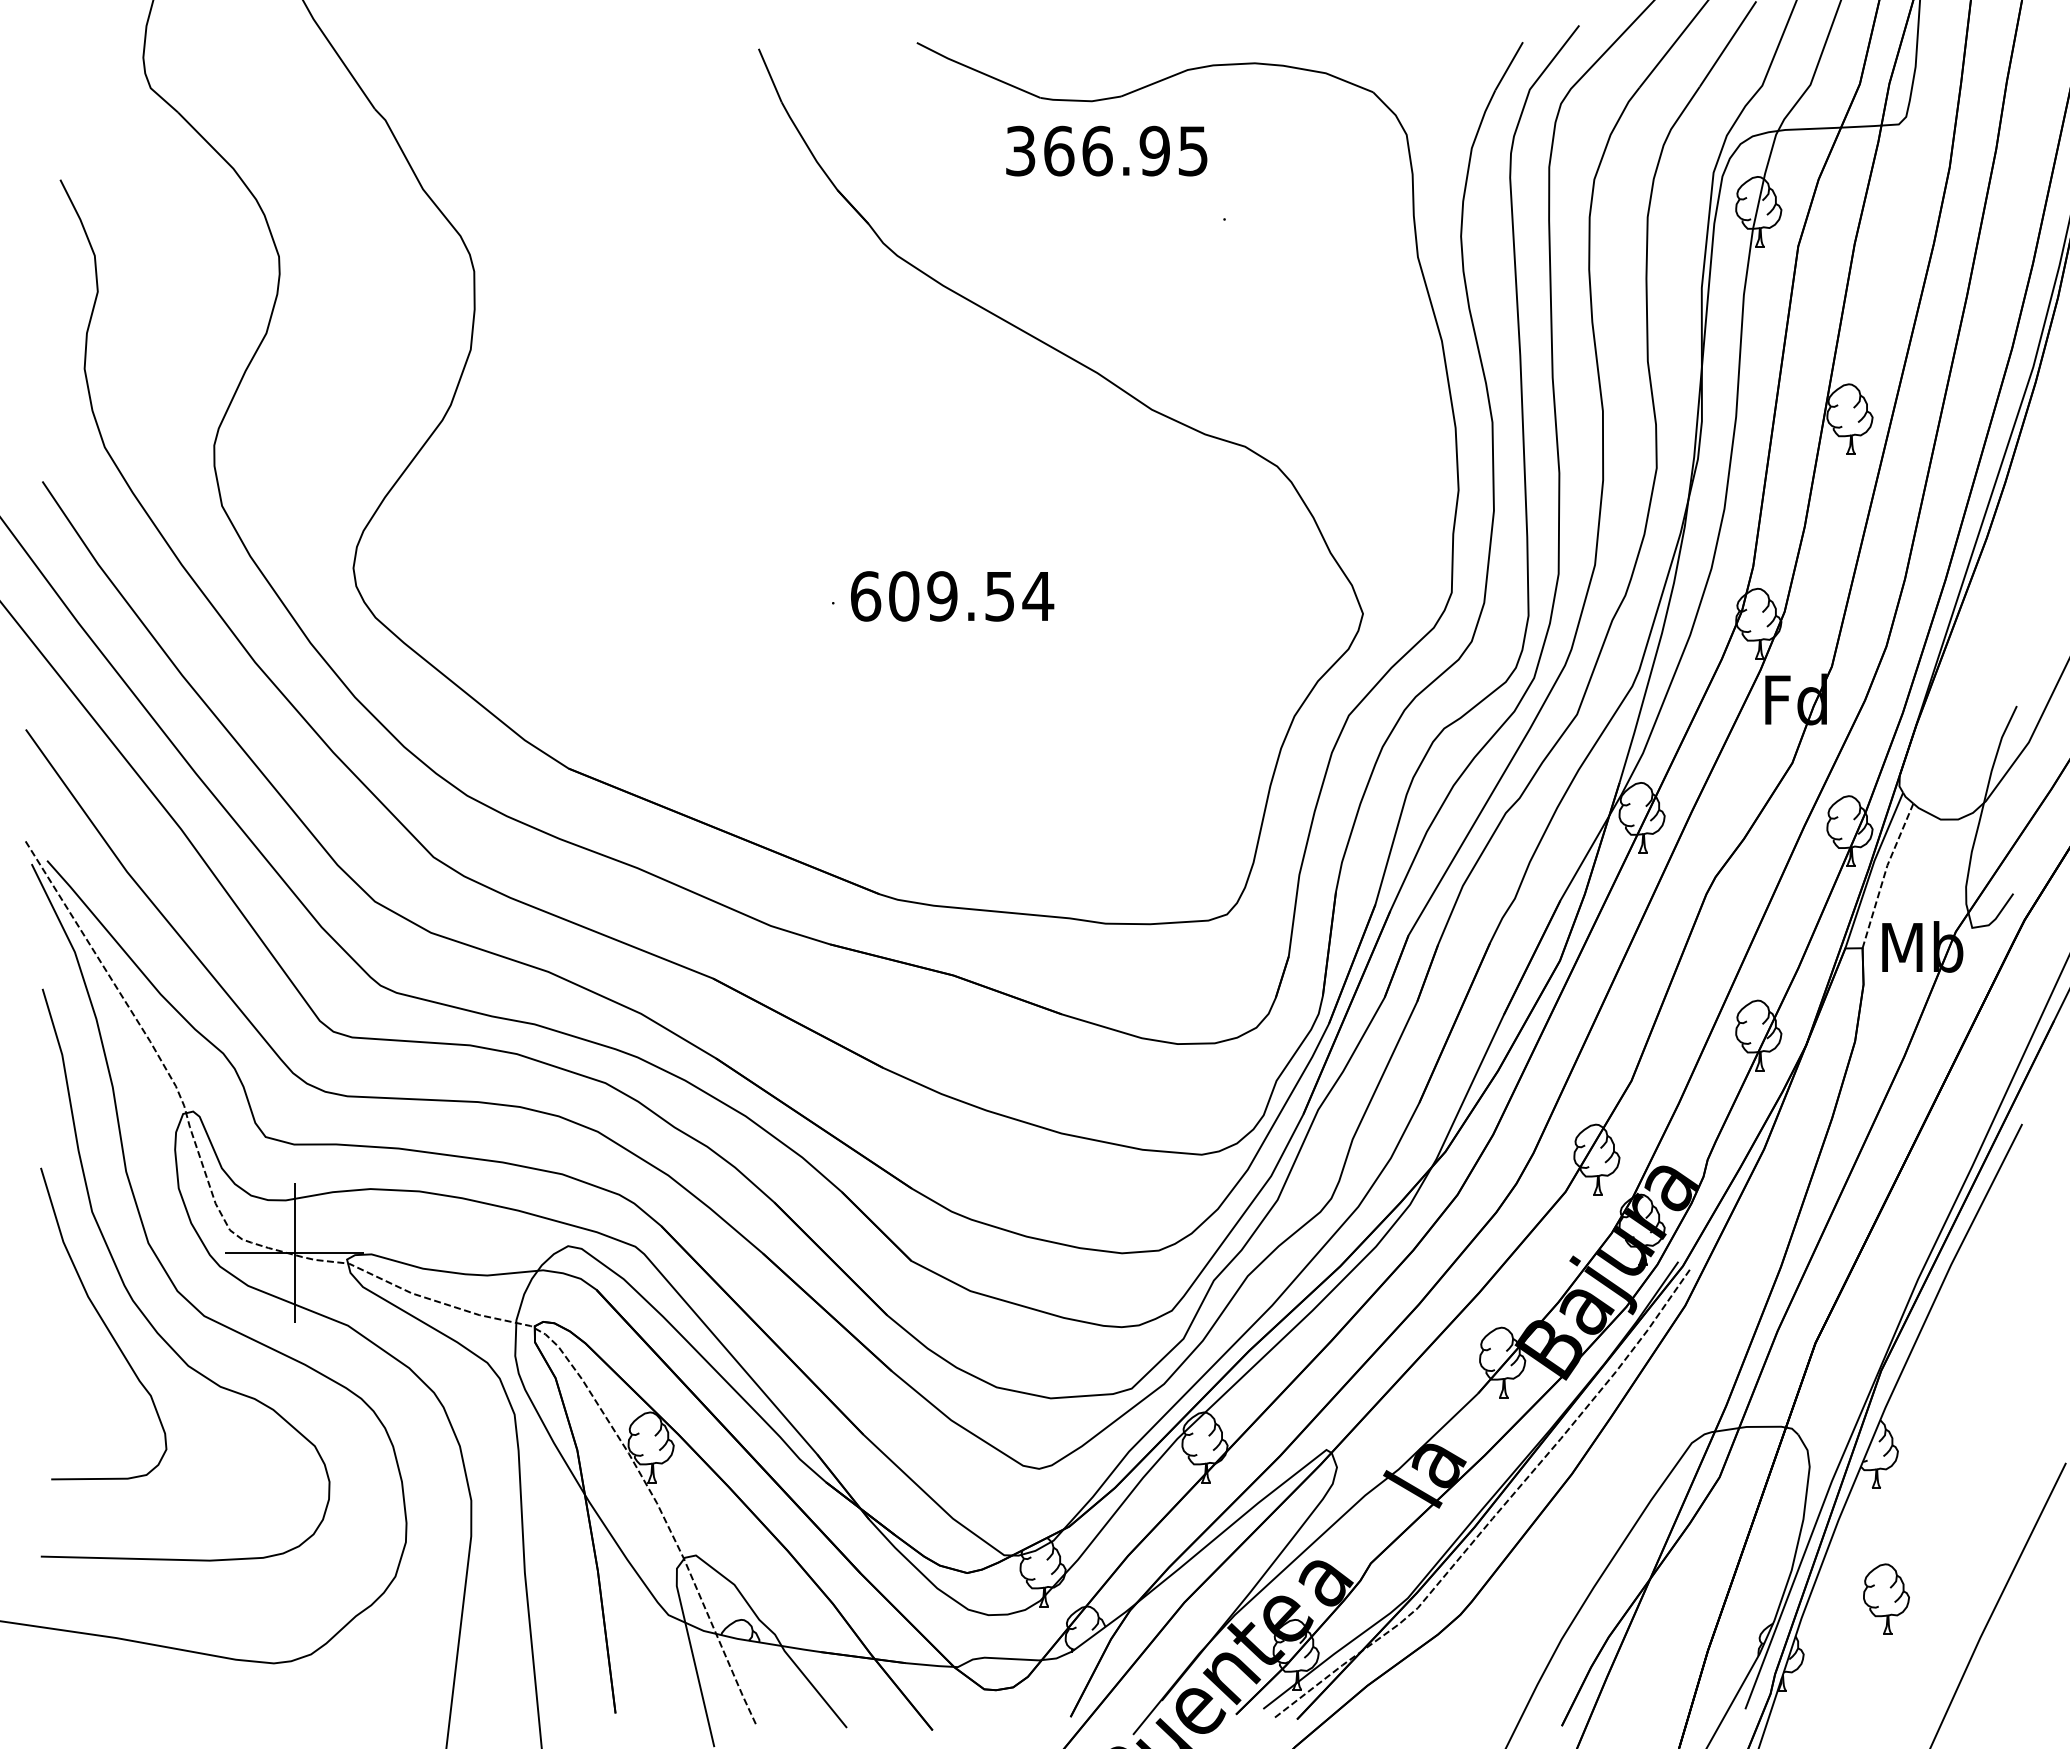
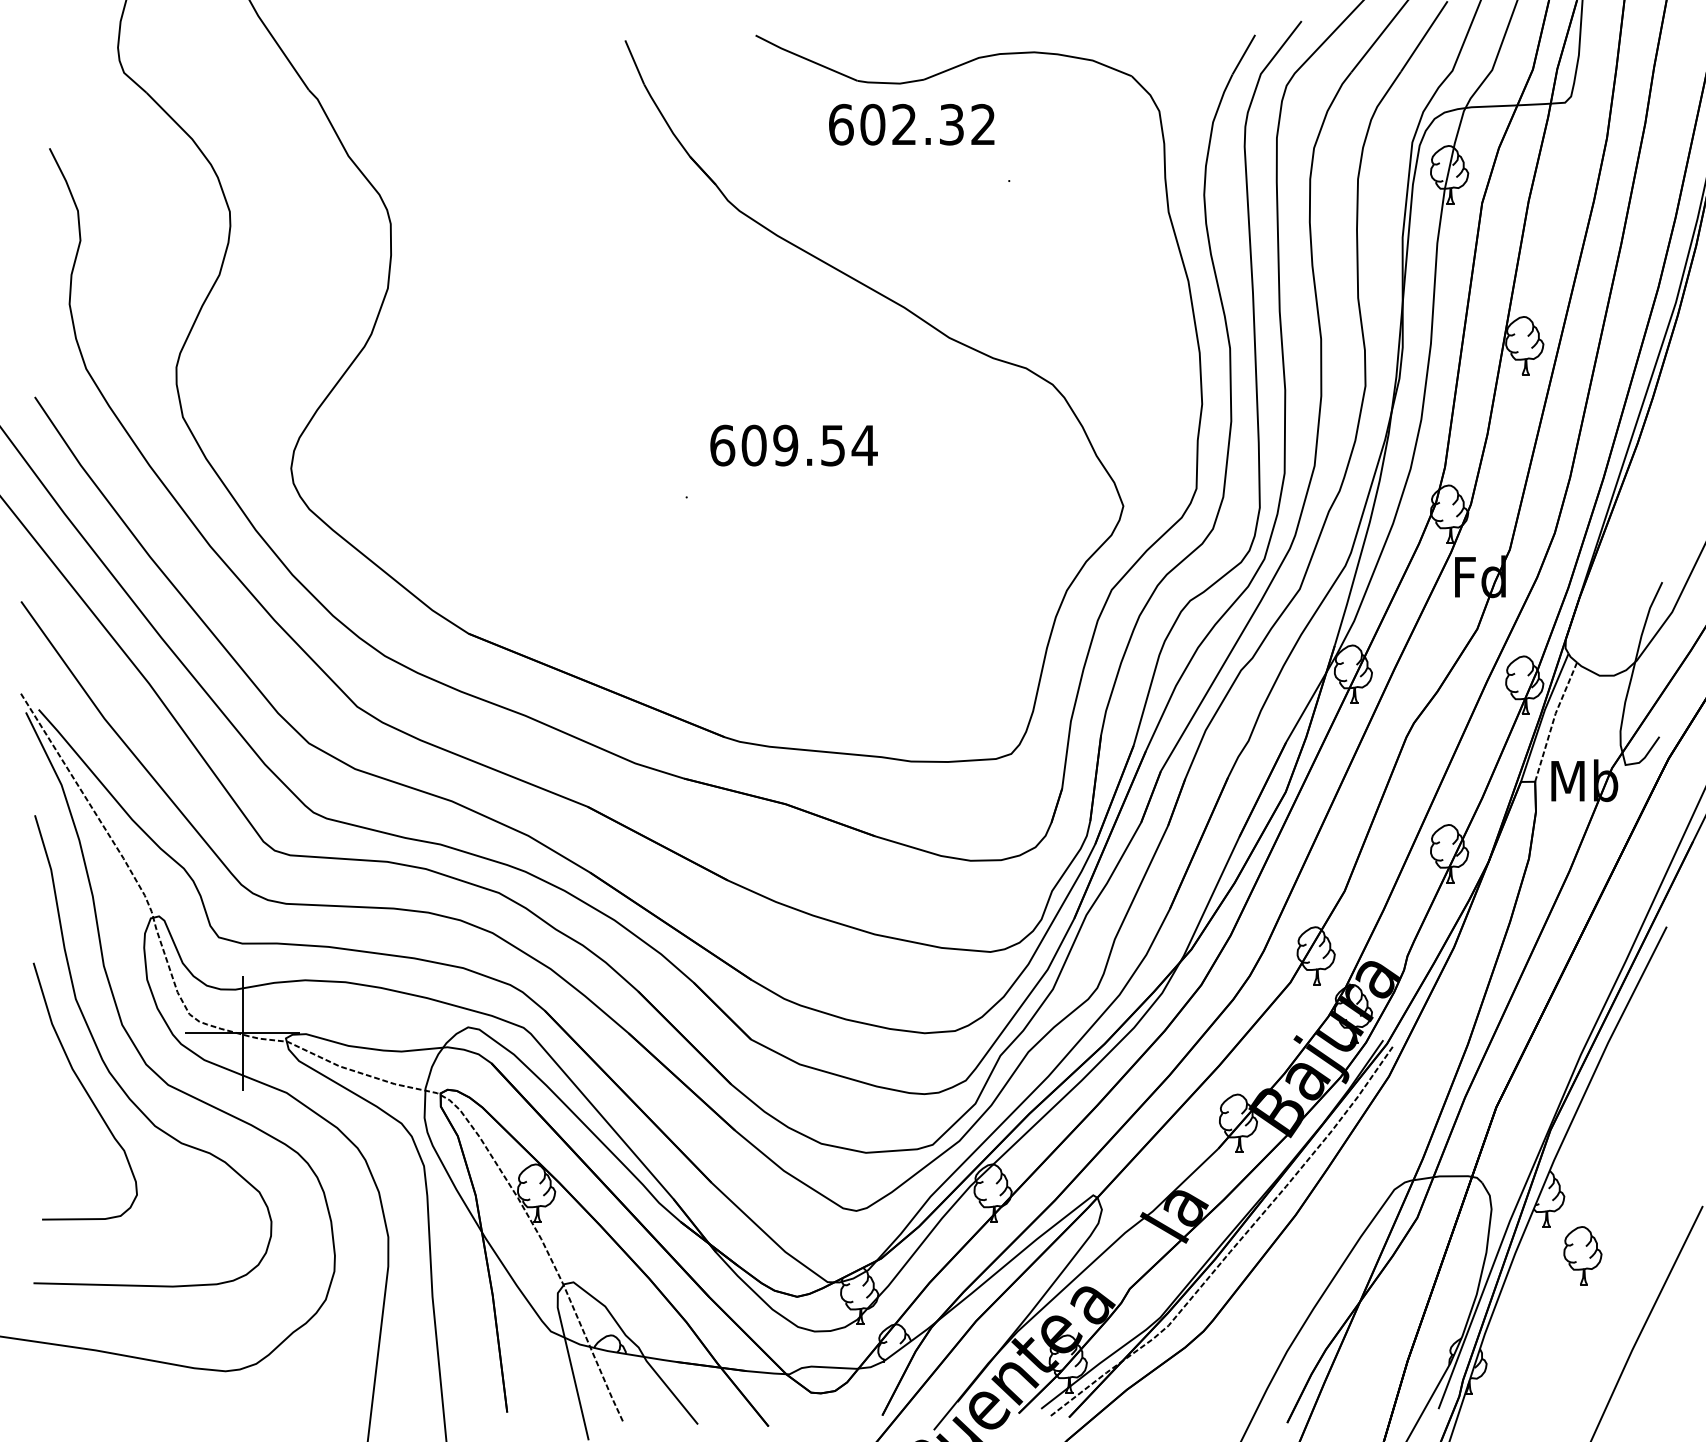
text: (1106, 150) -> (911, 124), 366.95 -> 602.32
text: (952, 596) -> (794, 445), moved
part: (1886, 1598) -> (1582, 1255), moved

